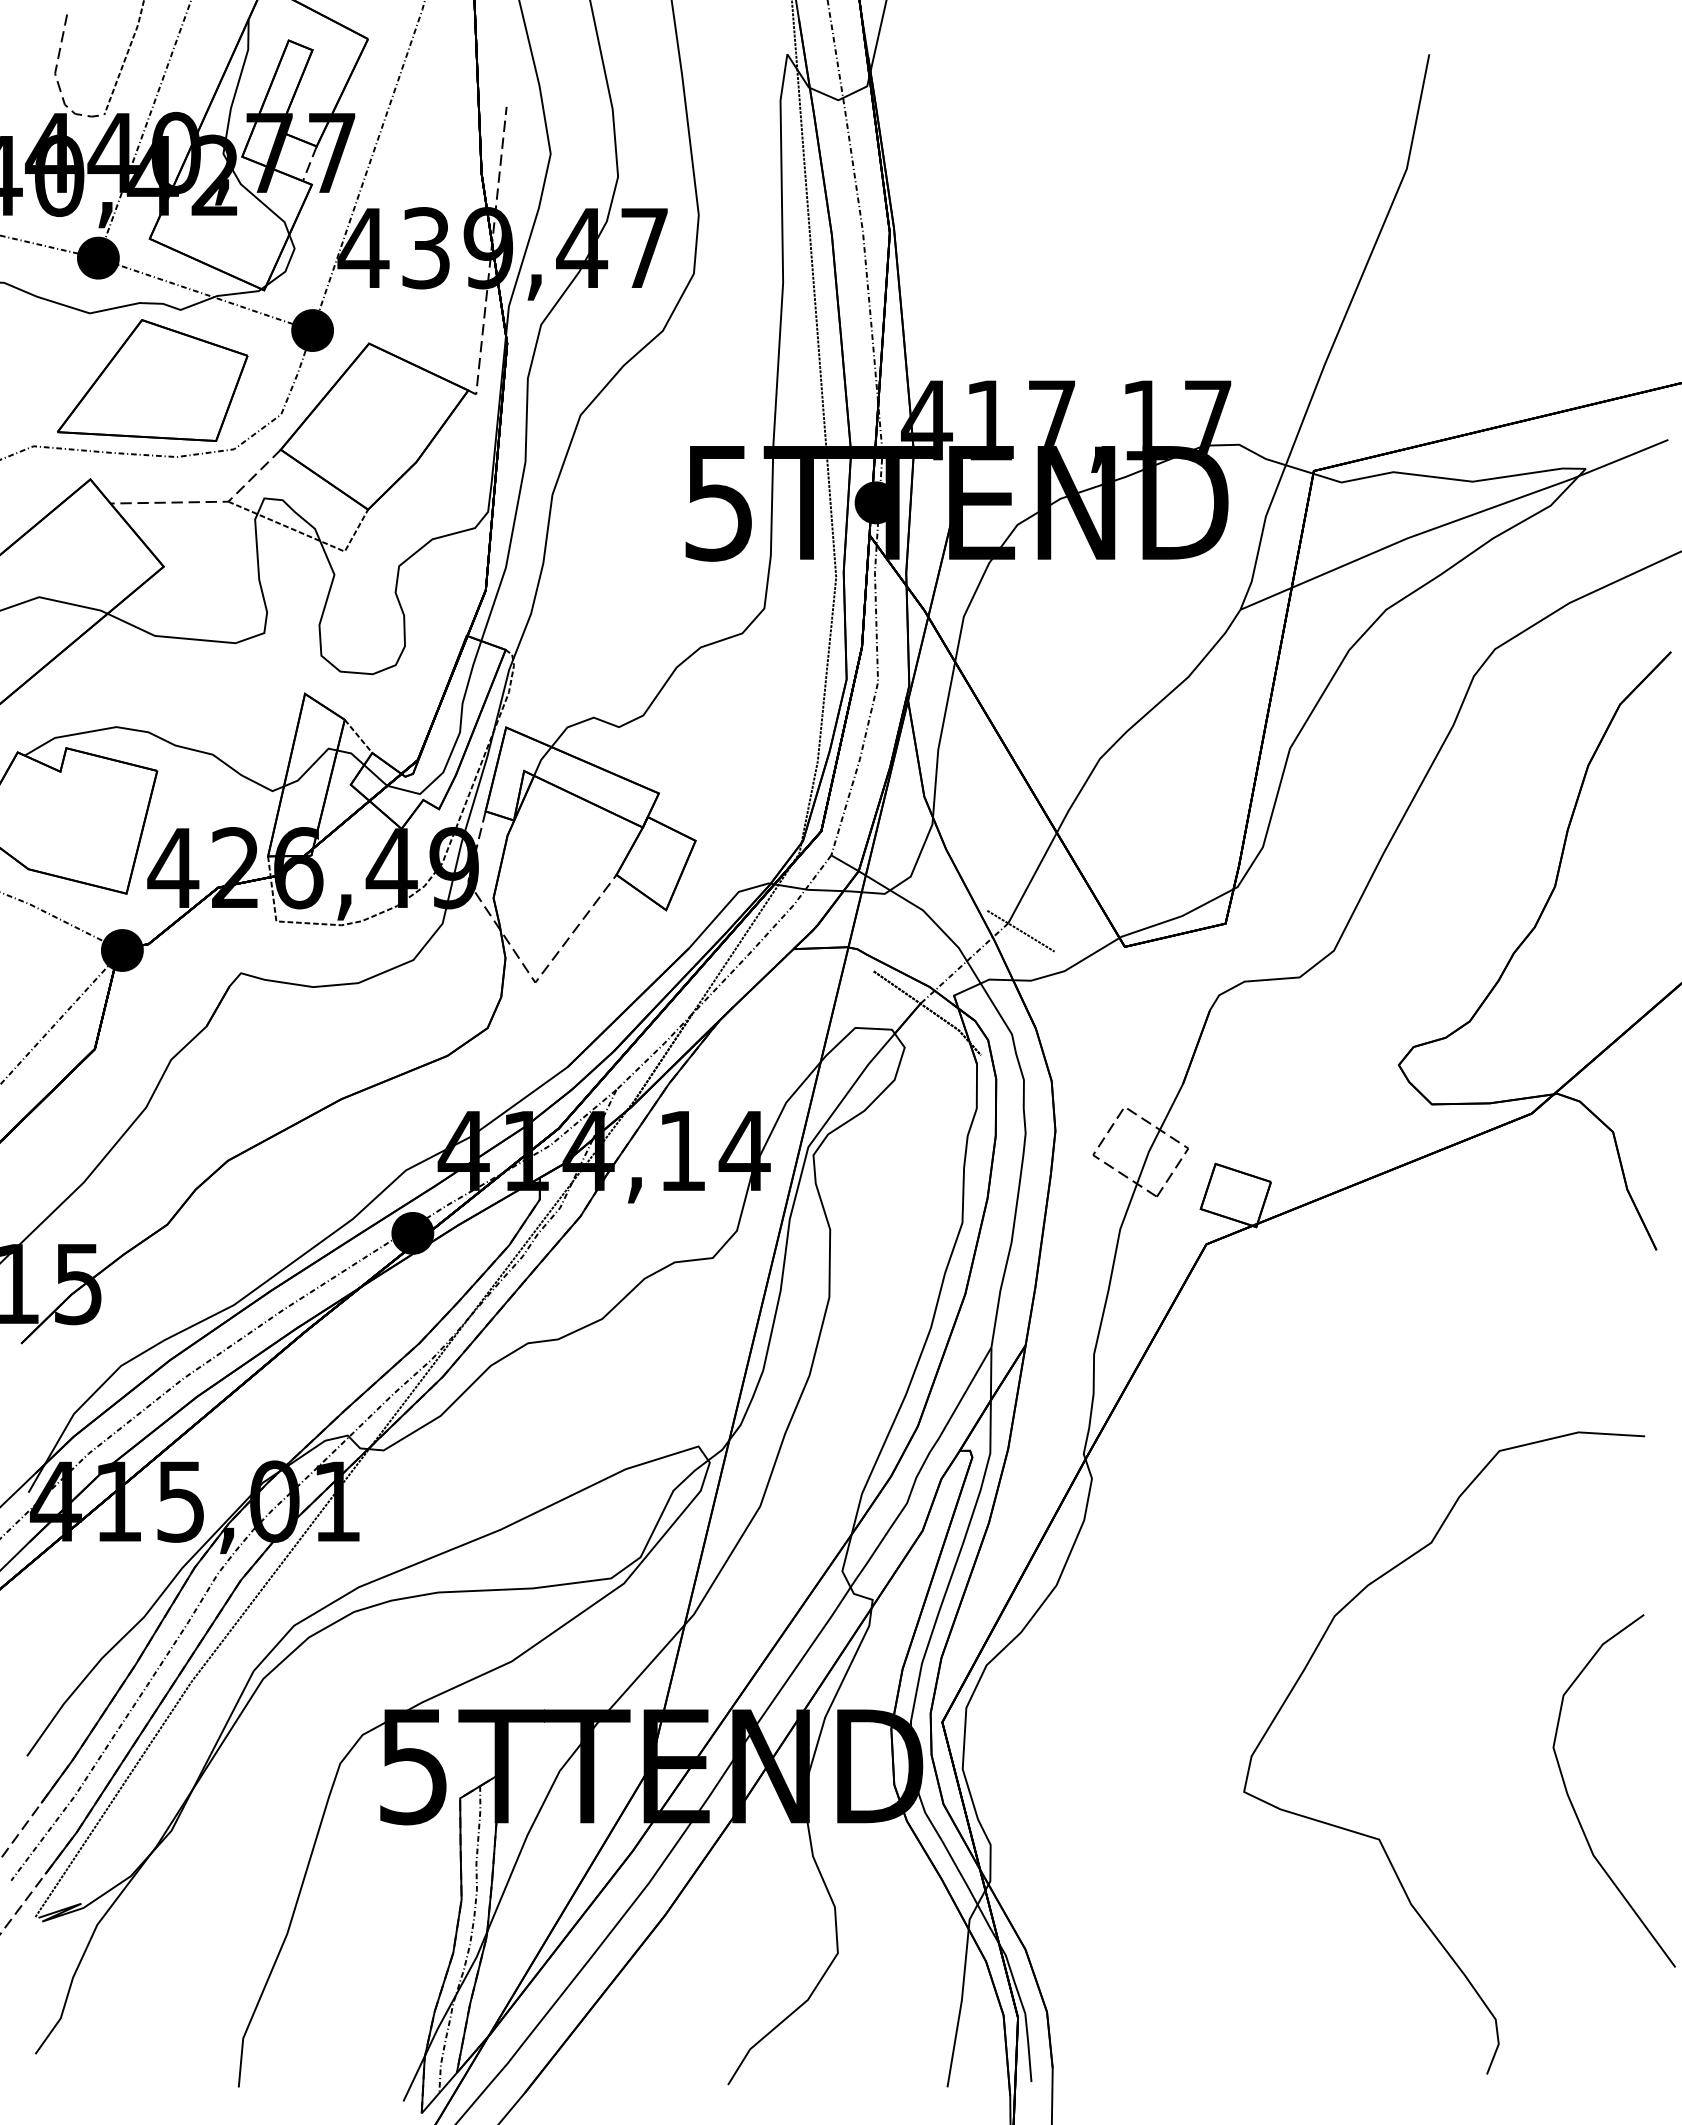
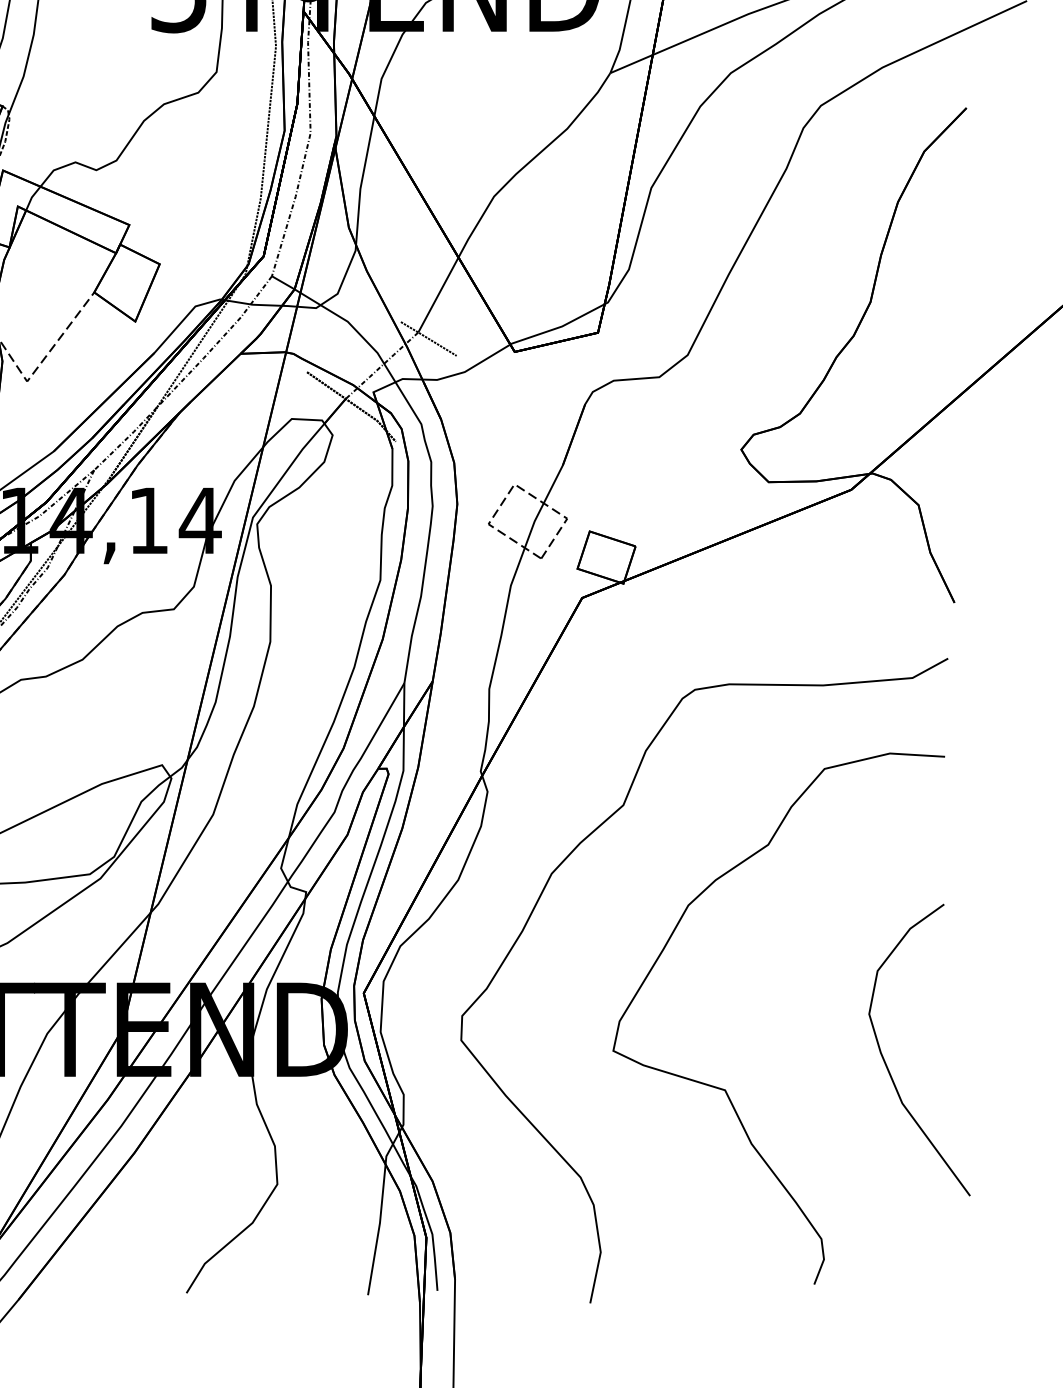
curve: (1186, 1561) -> (565, 860), added

